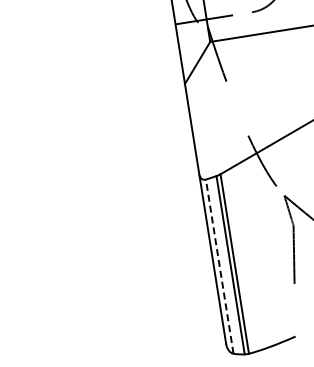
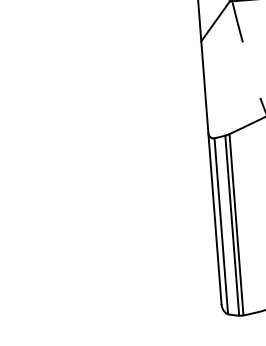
line: (219, 266) -> (221, 226), dashed -> solid

